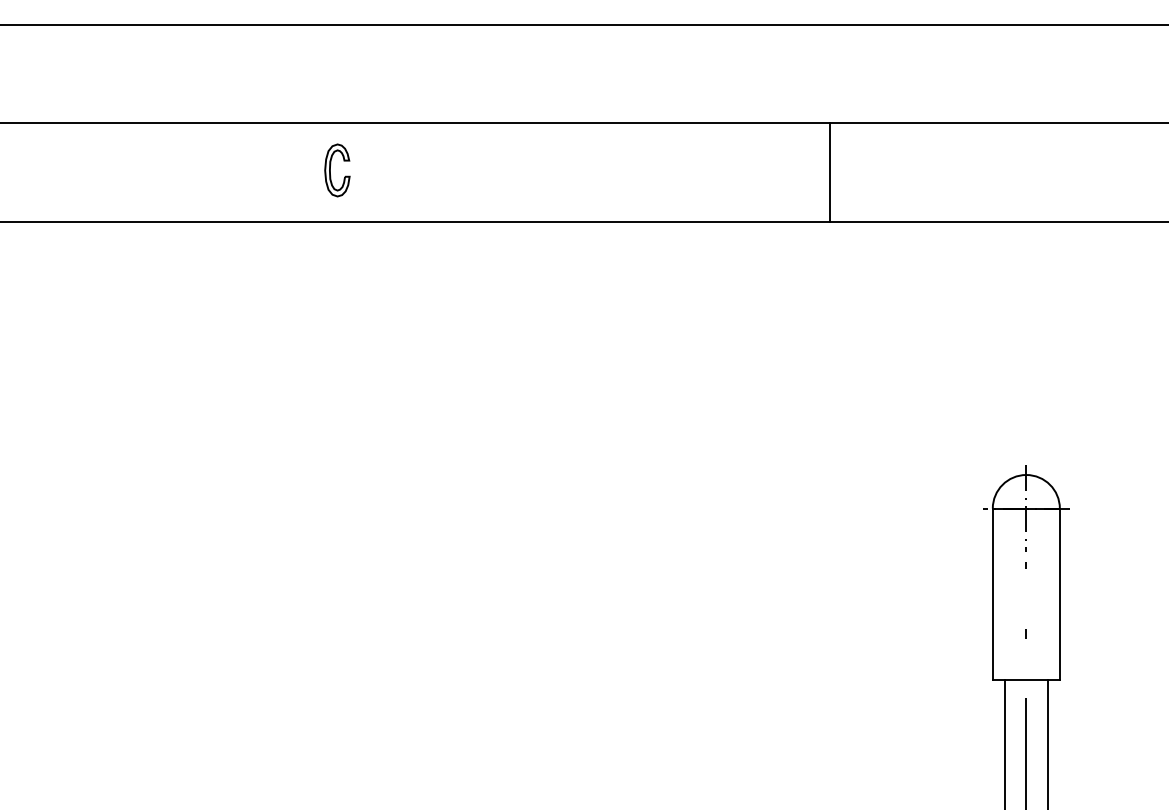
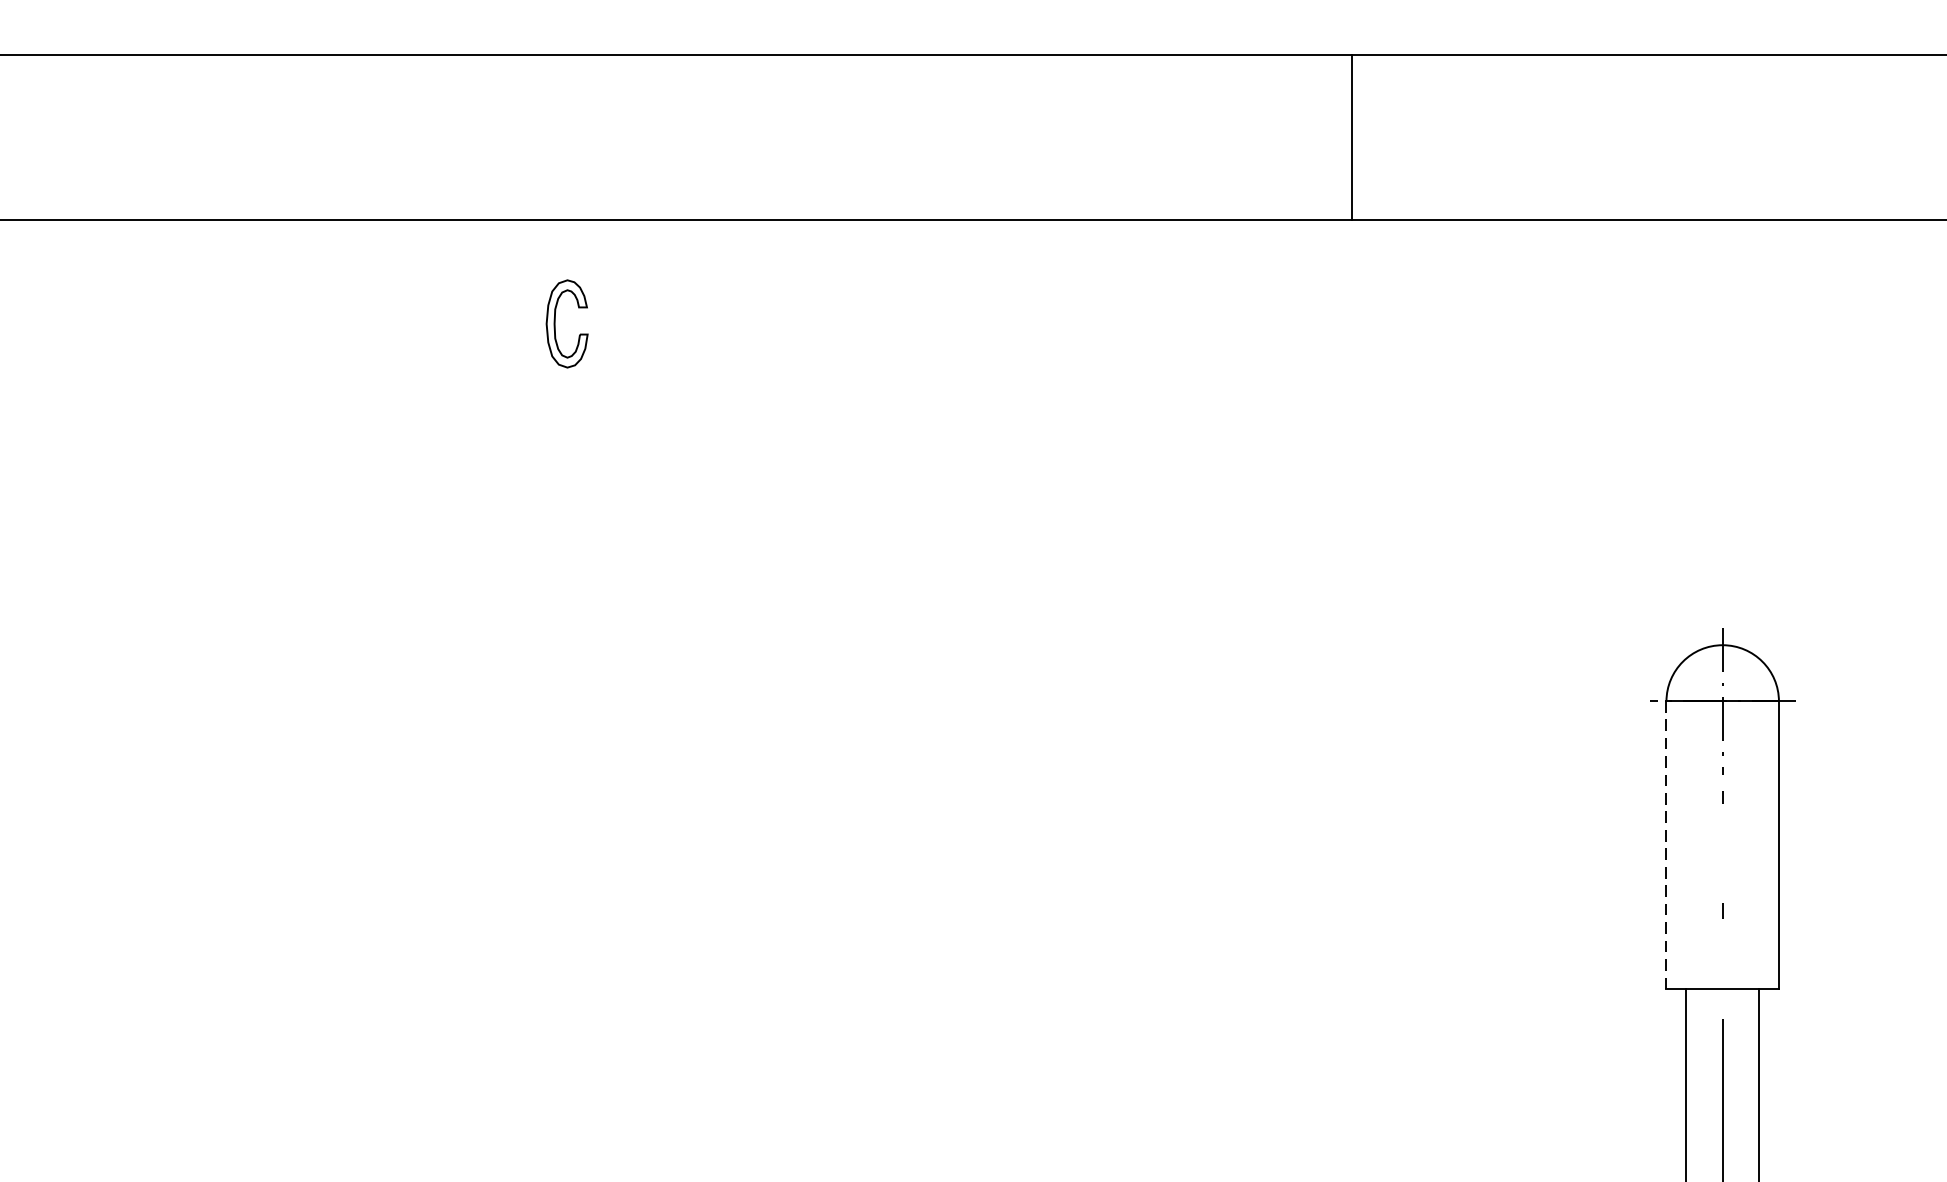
part: (330, 170) -> (555, 324), moved
line: (830, 172) -> (1352, 137), moved
line: (992, 594) -> (1665, 845), solid -> dashed

